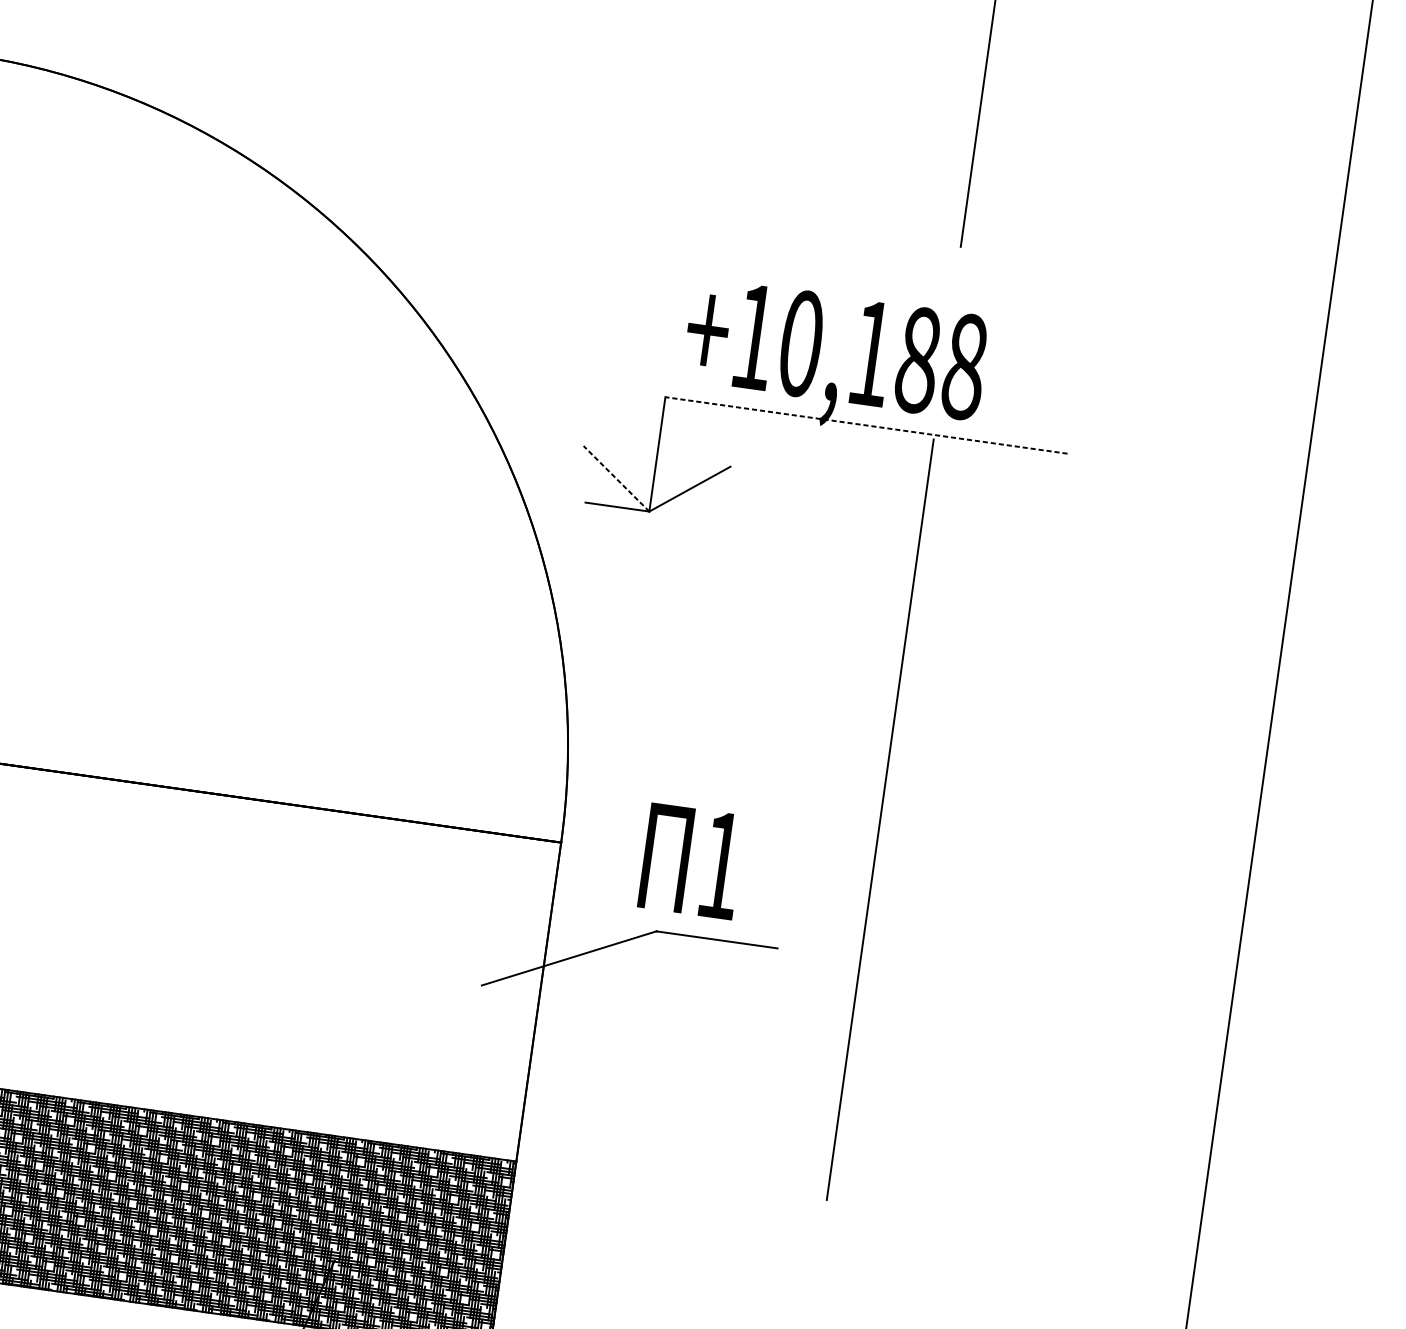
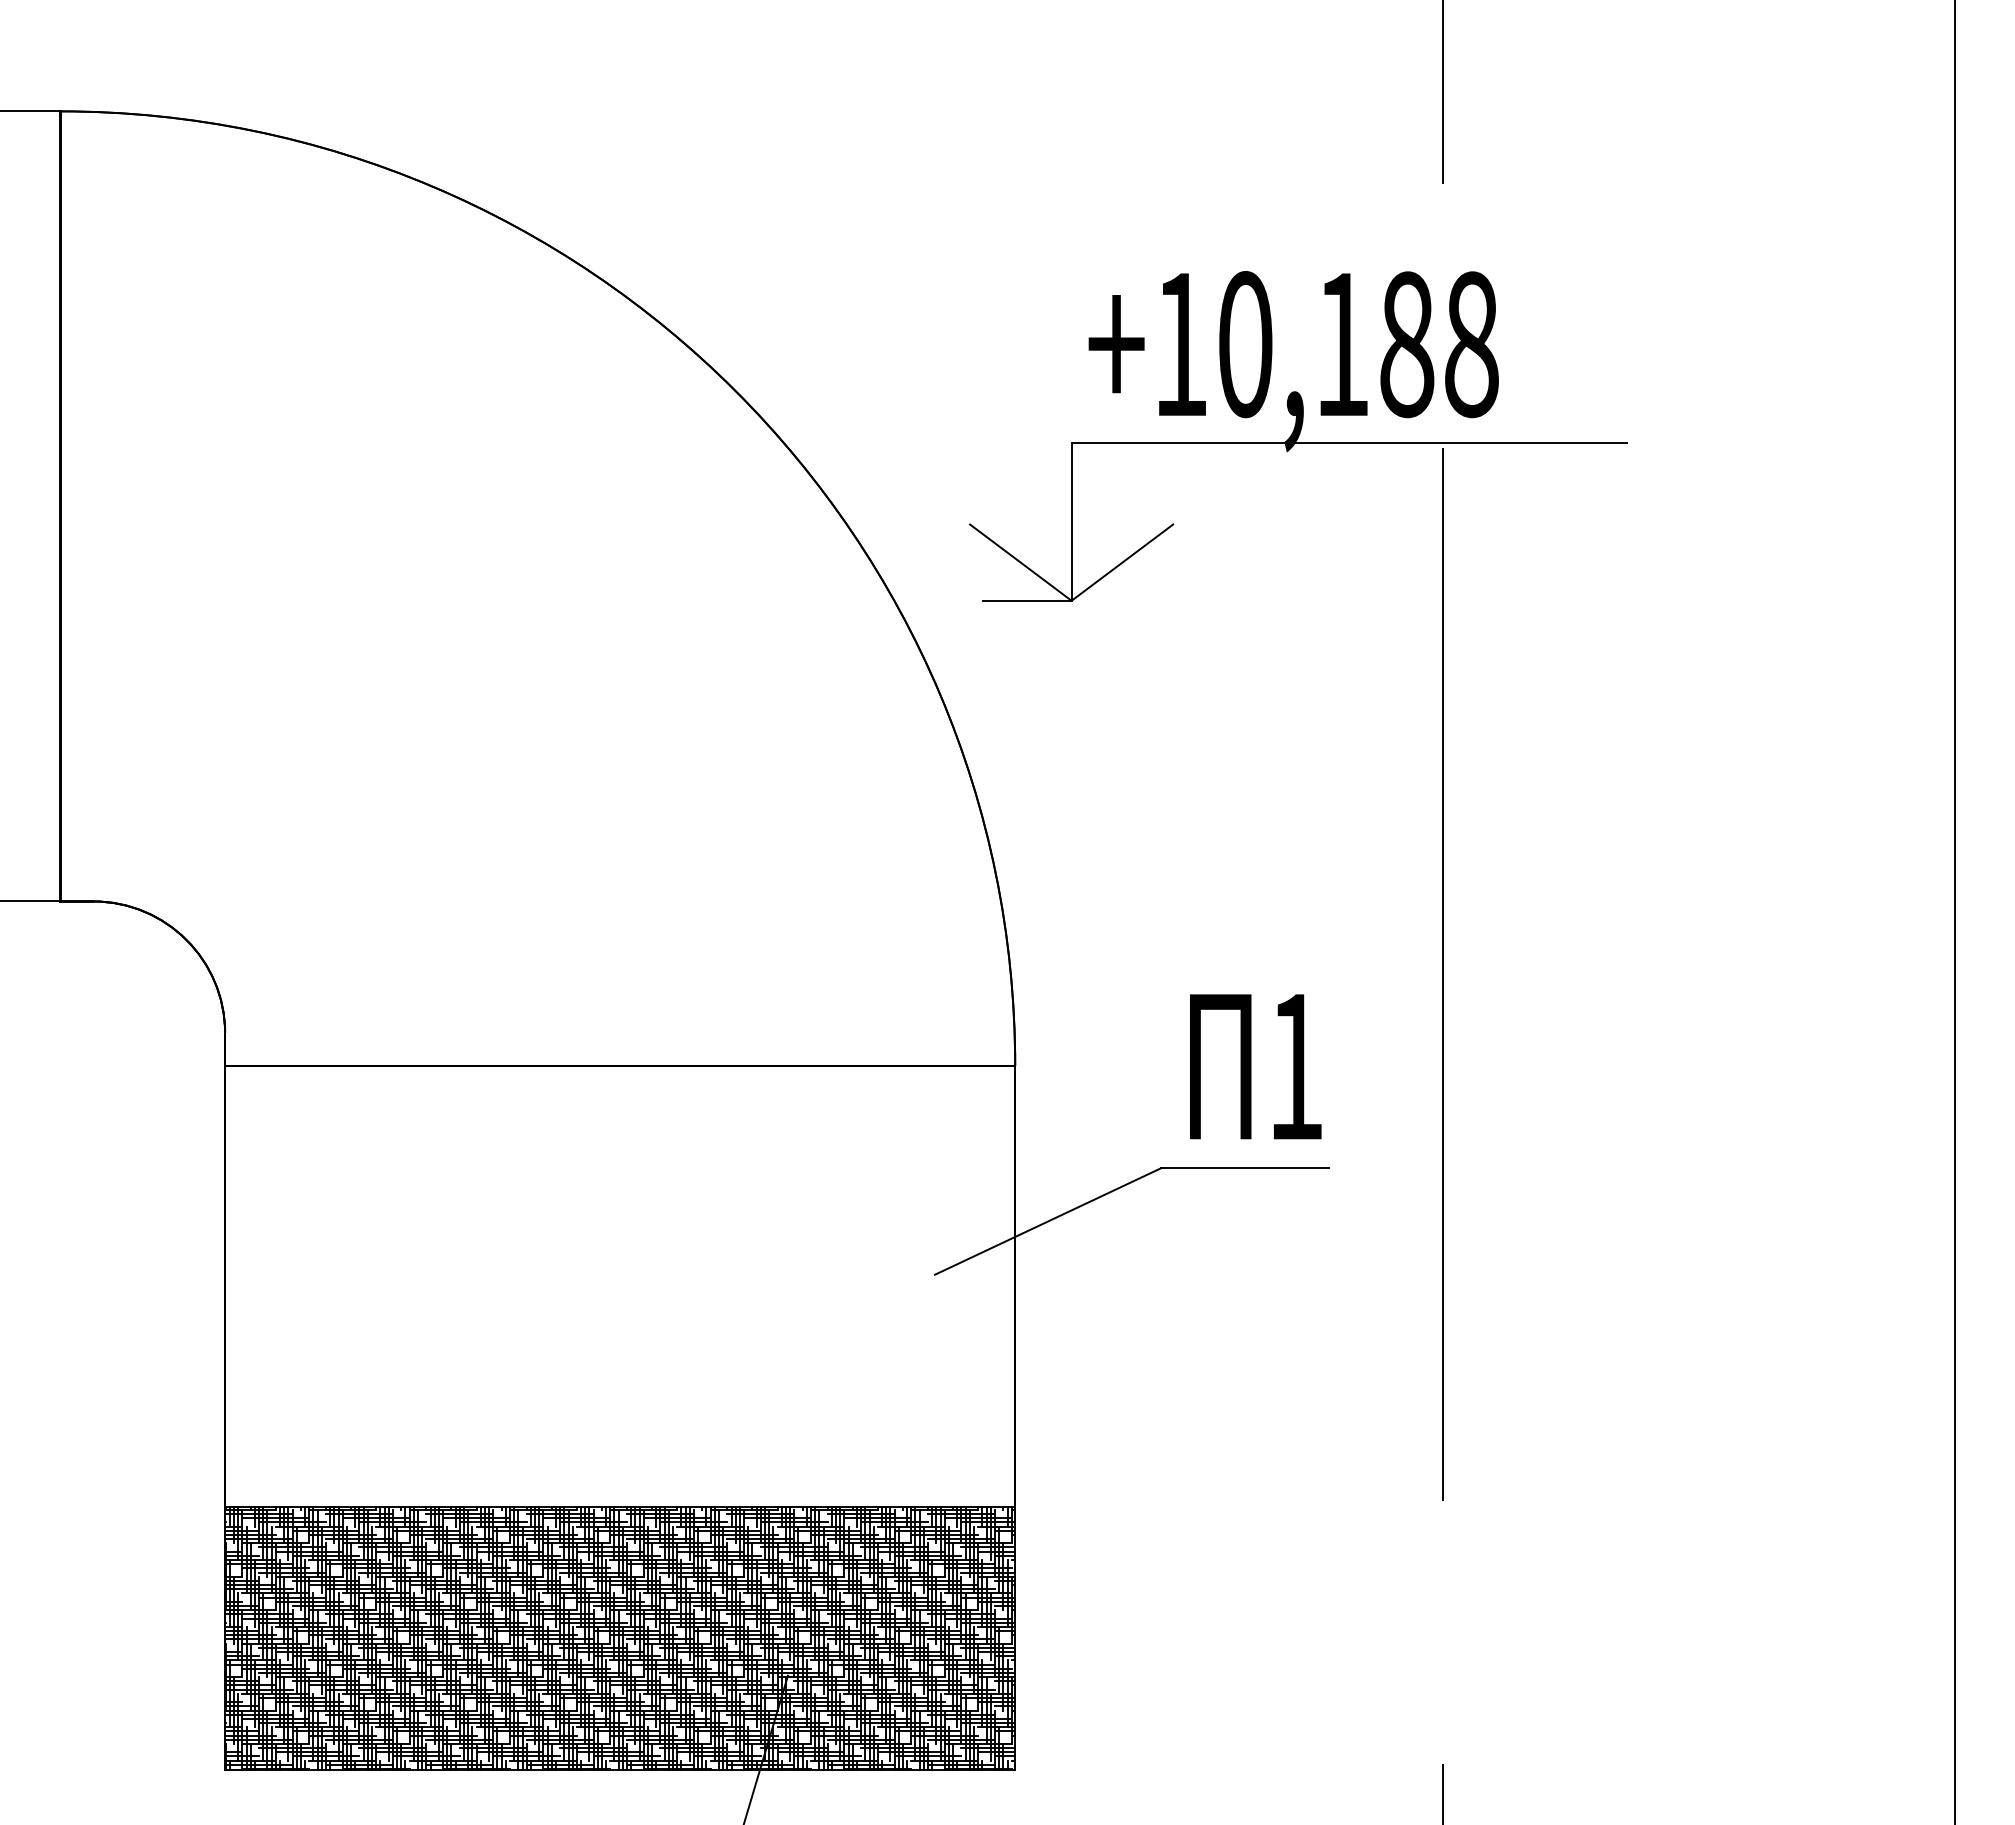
line: (866, 425) -> (1349, 442), dashed -> solid
line: (616, 478) -> (1020, 562), dashed -> solid
text: (691, 861) -> (1255, 1066), moved

